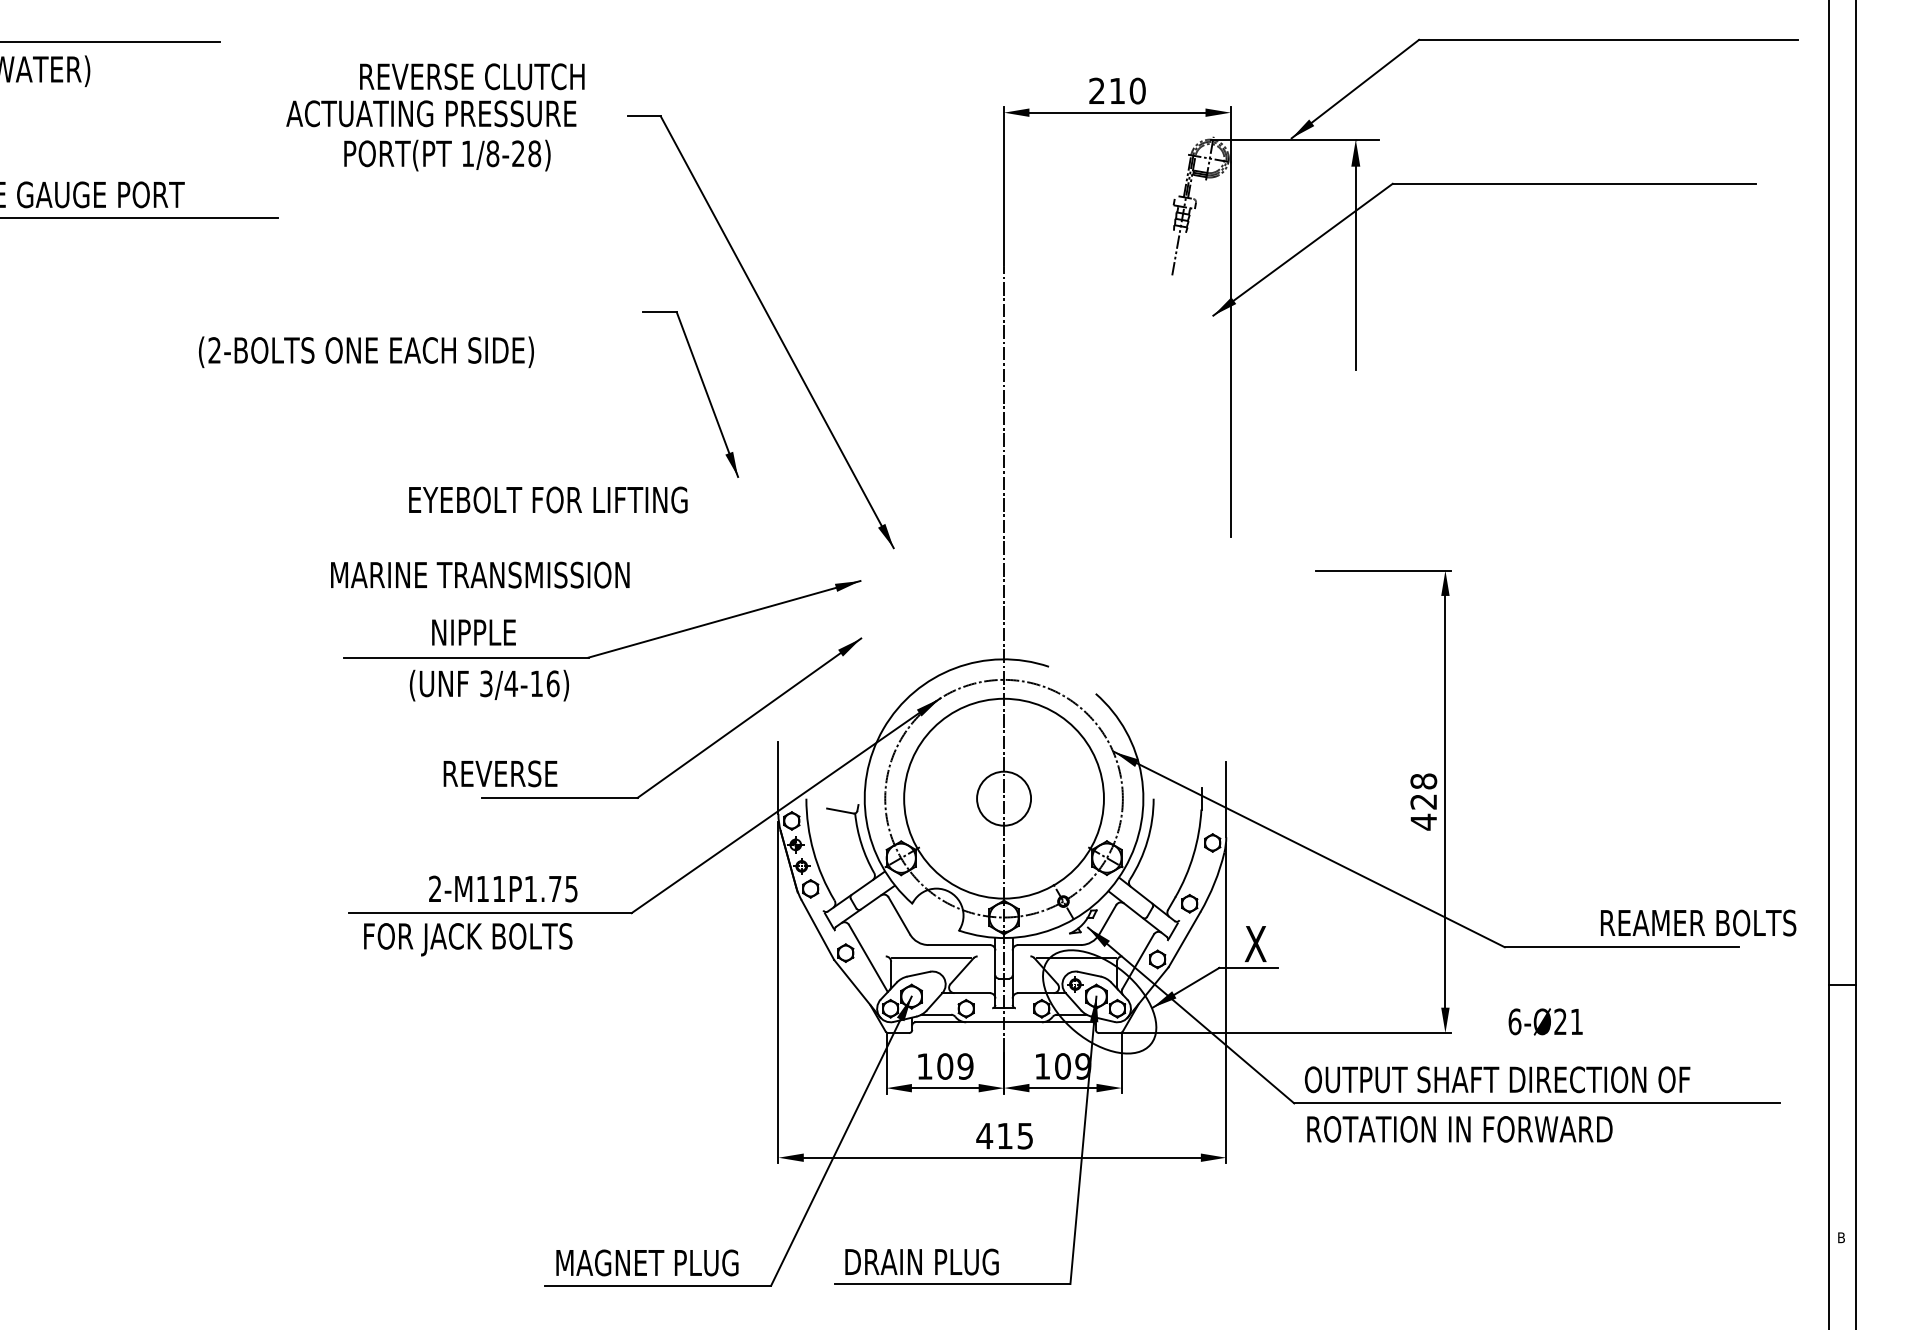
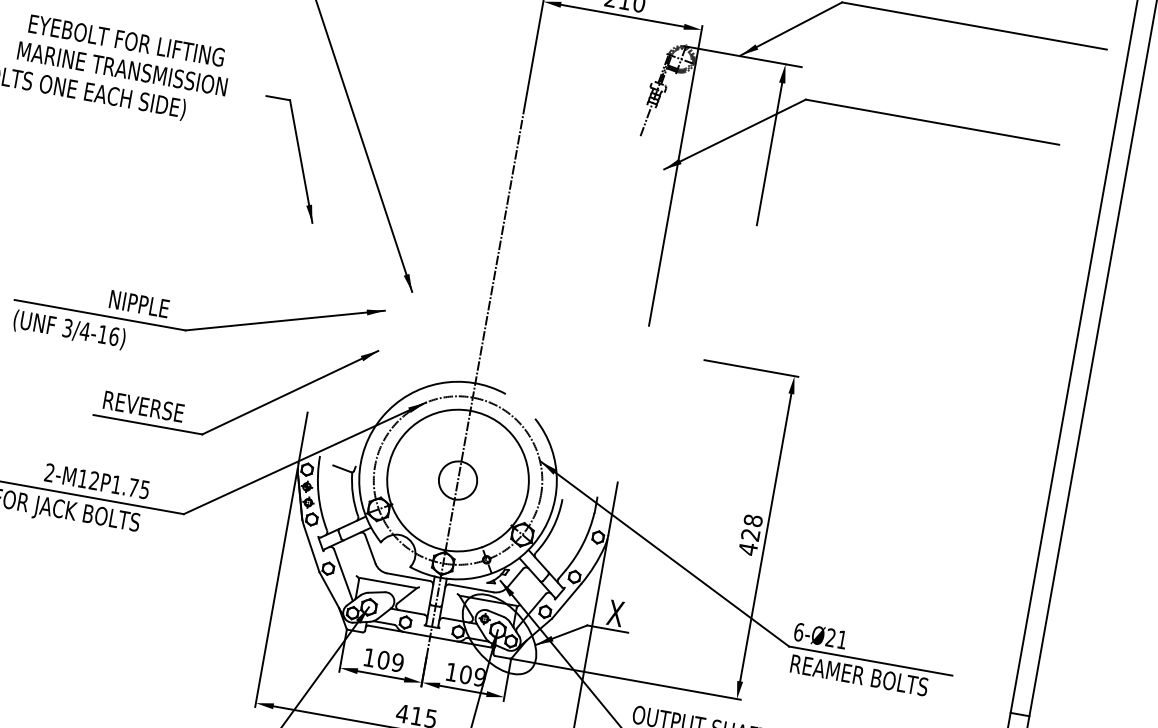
text: (548, 499) -> (126, 40), moved
text: (480, 574) -> (122, 68), moved
text: (473, 632) -> (139, 304), moved
text: (488, 685) -> (68, 329), moved
text: (500, 773) -> (143, 406), moved
text: (498, 888) -> (93, 480), 2-M11P1.75 -> 2-M12P1.75
text: (1698, 922) -> (859, 675), moved
text: (1545, 1021) -> (820, 635), moved

